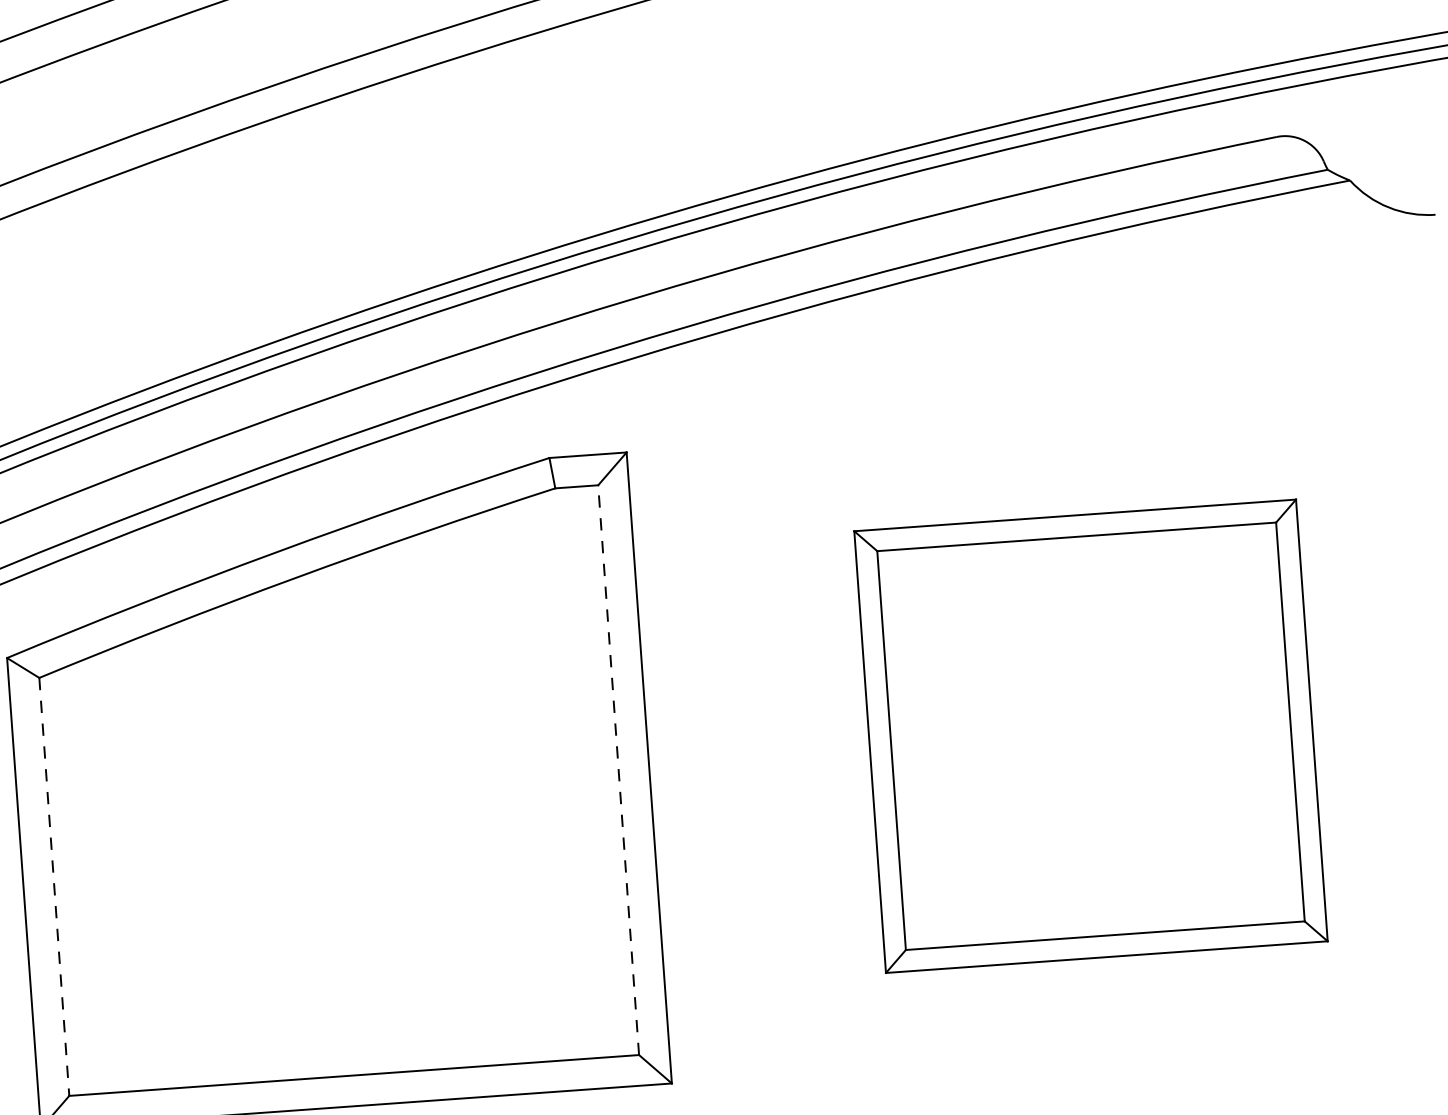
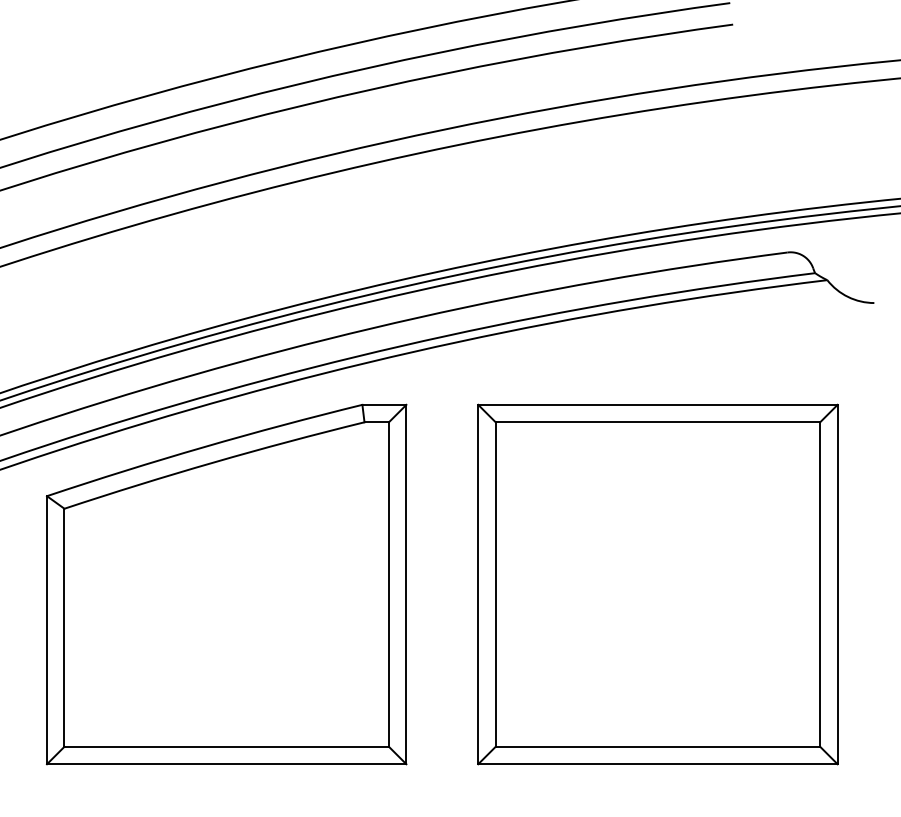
part: (1090, 736) -> (657, 584), size x1.43
line: (617, 770) -> (388, 584), dashed -> solid
line: (54, 888) -> (64, 628), dashed -> solid

